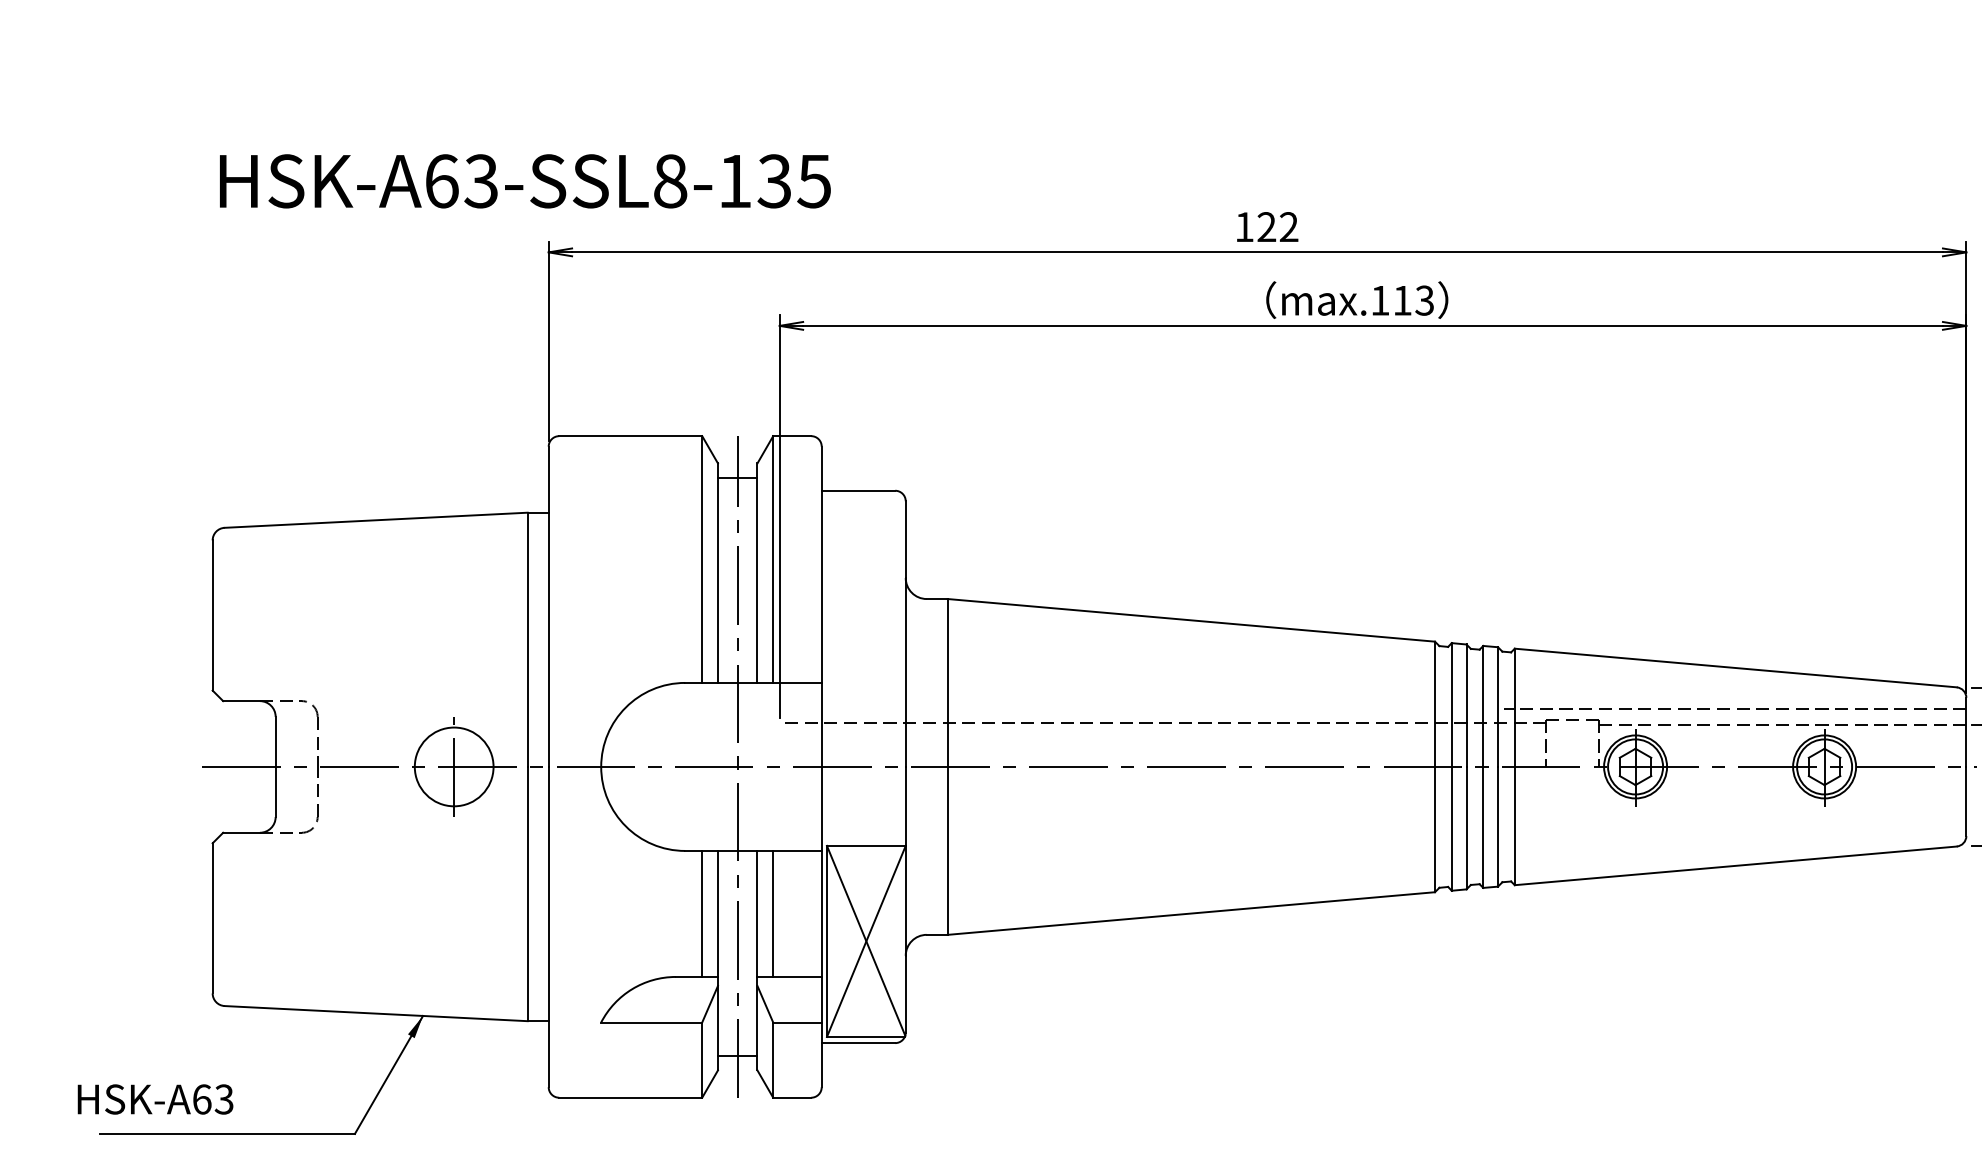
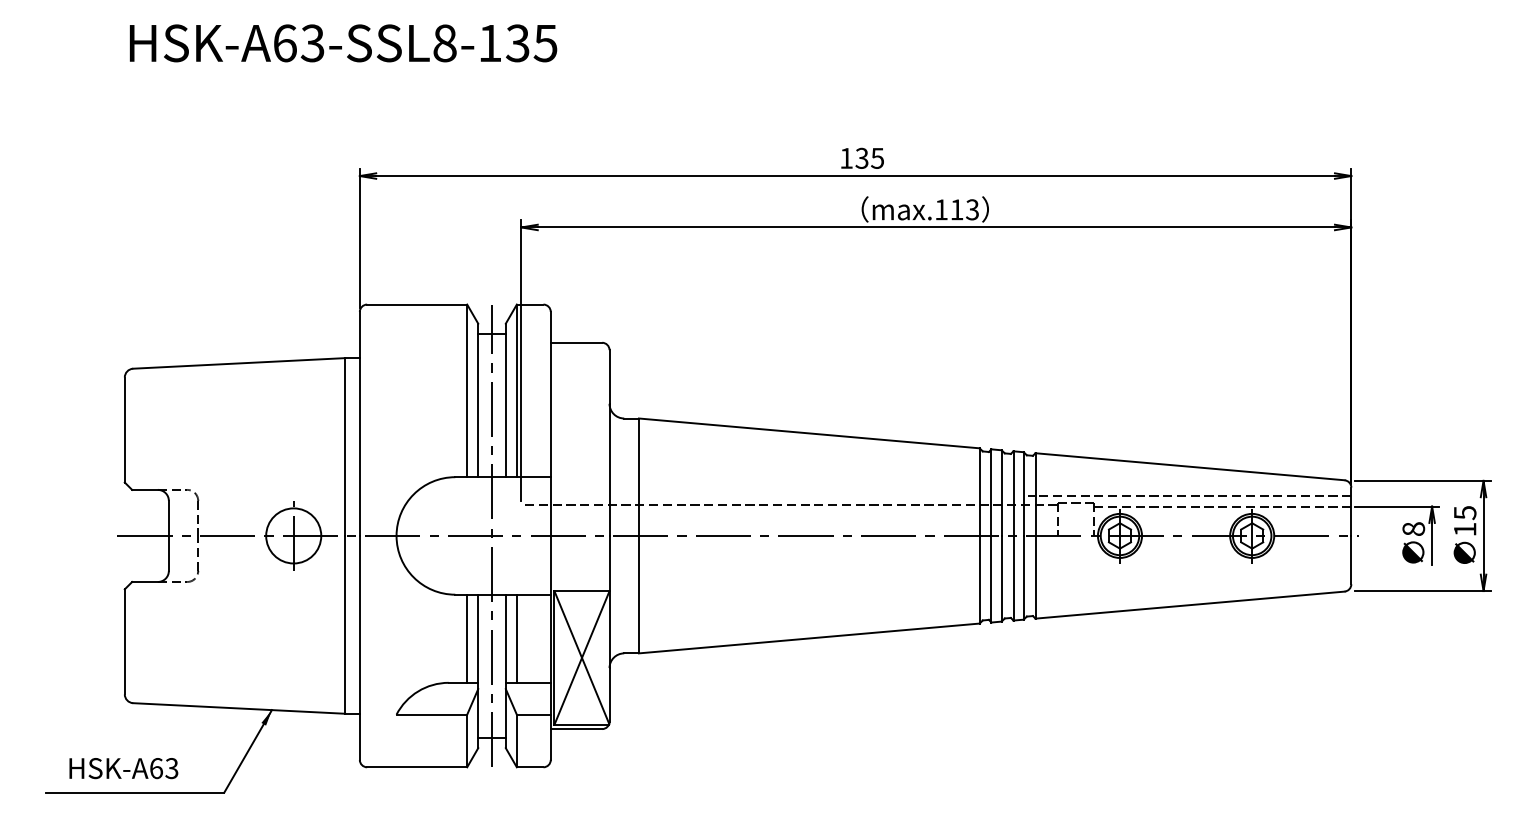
text: (525, 181) -> (343, 43), moved
text: (1277, 225) -> (869, 157), 122 -> 135
text: (155, 1099) -> (123, 768), moved

